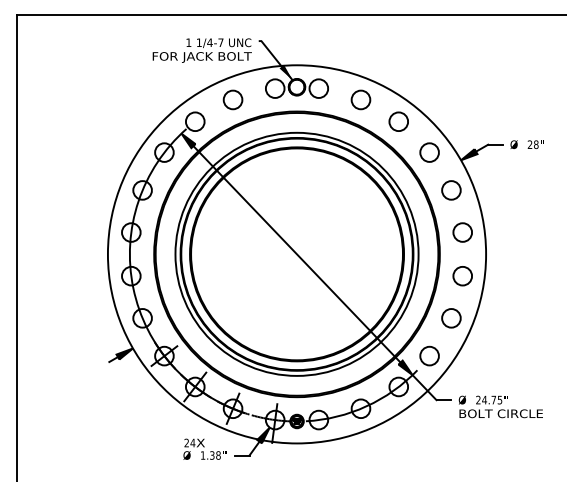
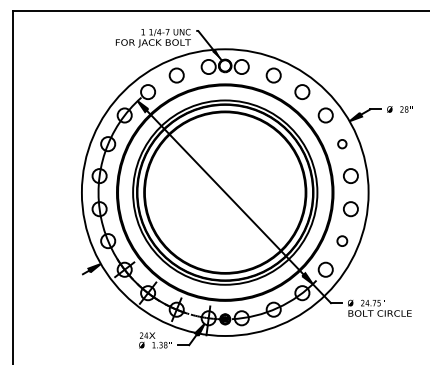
circle: (451, 190) -> (342, 144), size x0.6
circle: (451, 318) -> (342, 241), size x0.7

